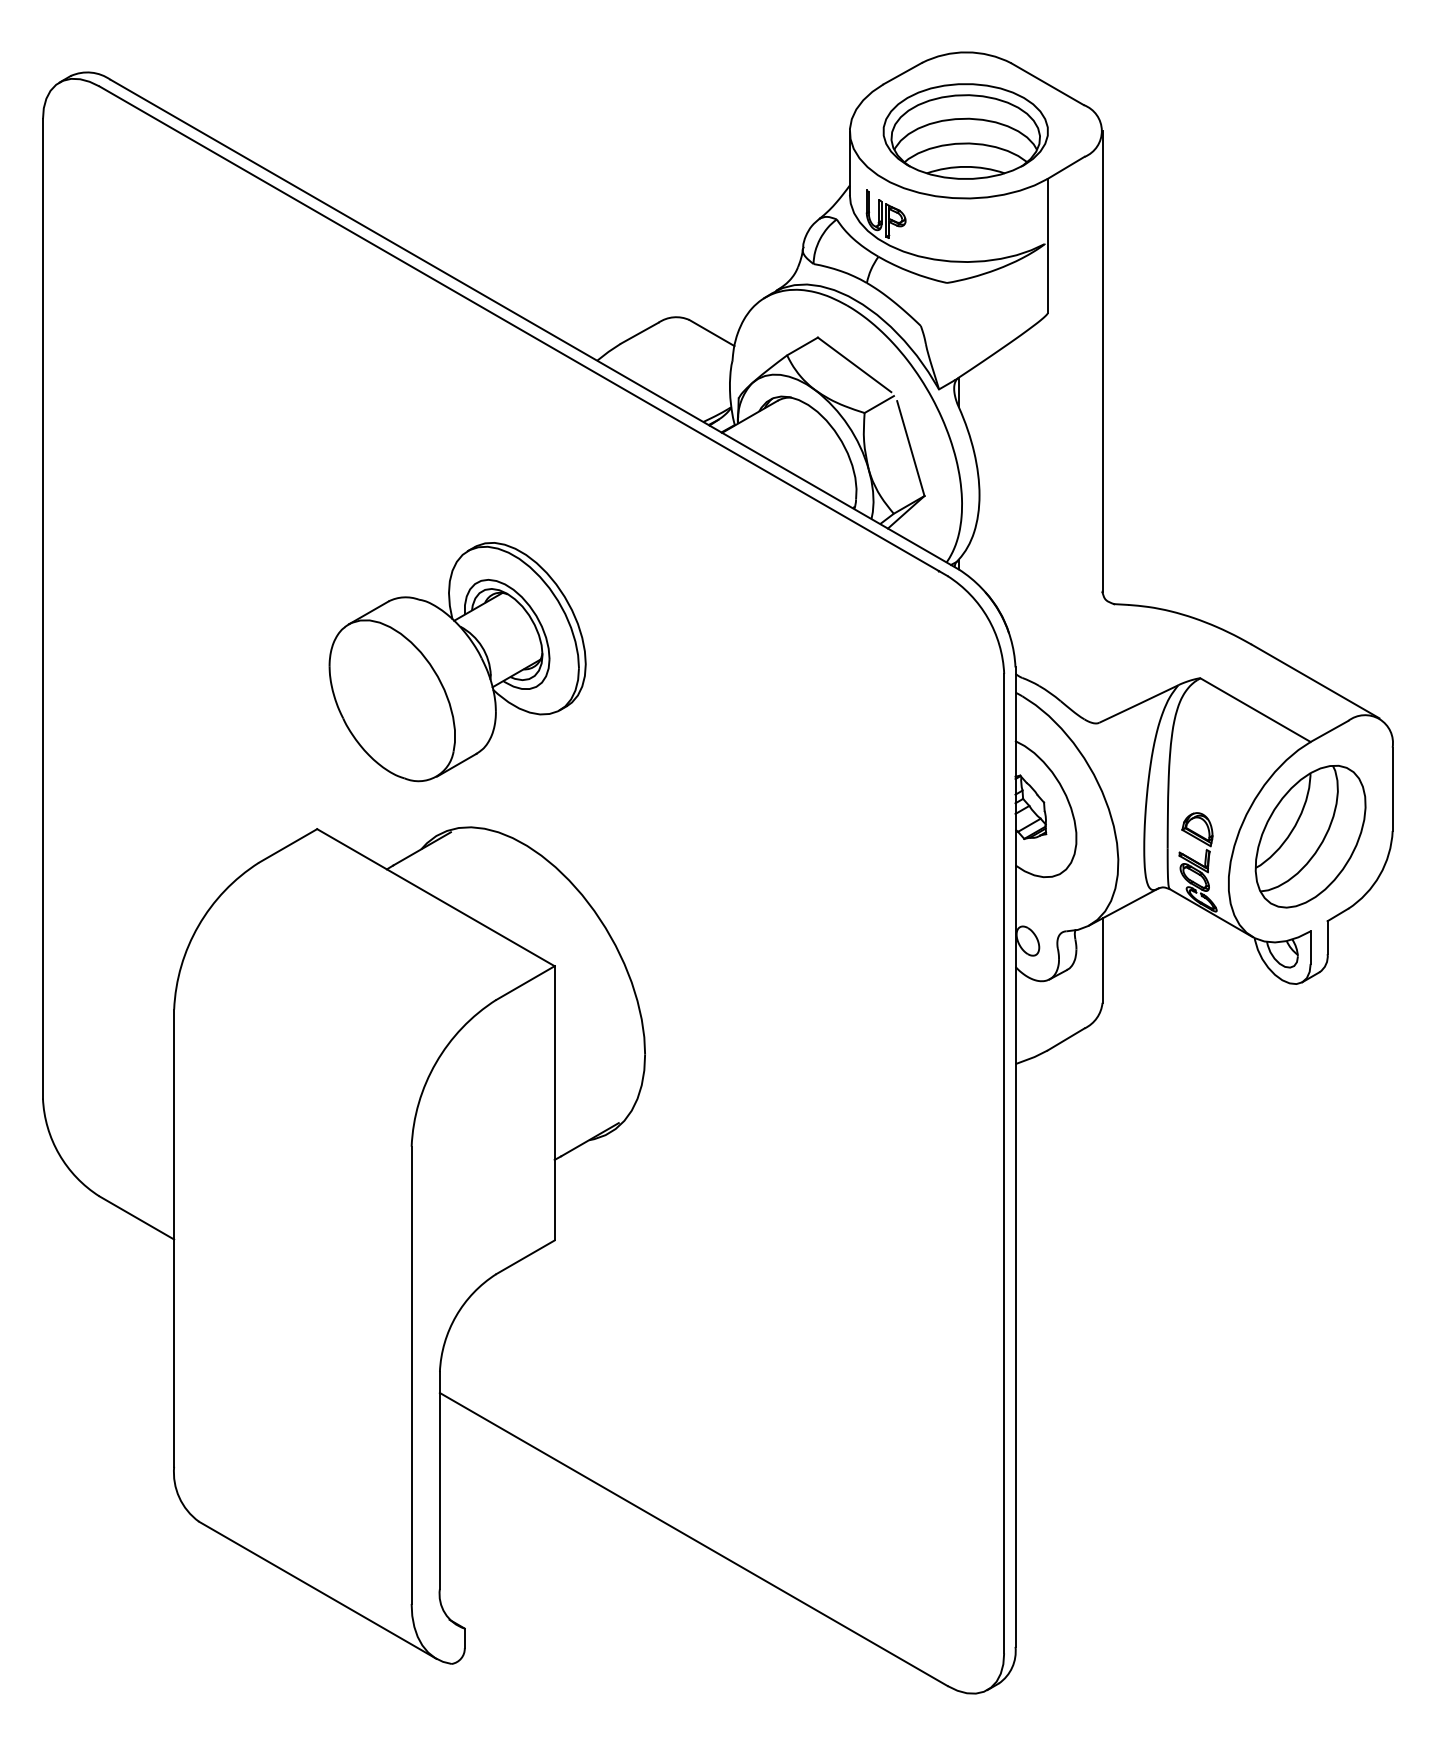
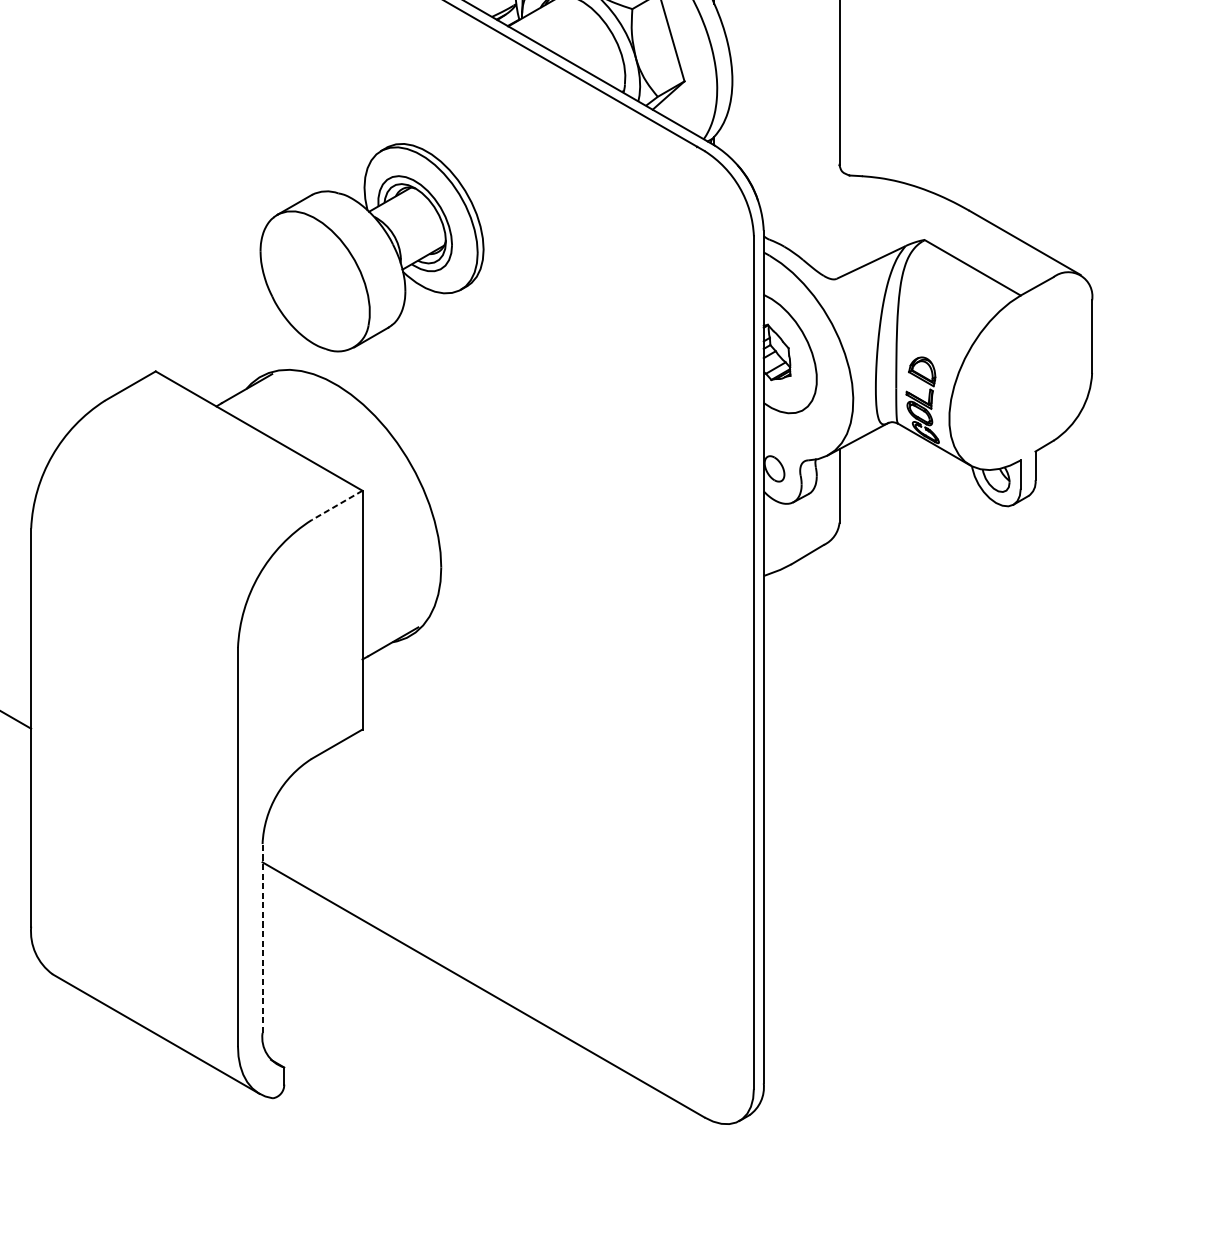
part: (457, 662) -> (371, 248), moved
part: (1310, 836) -> (1020, 377), removed
line: (525, 983) -> (337, 505), solid -> dashed
line: (439, 1479) -> (262, 937), solid -> dashed

